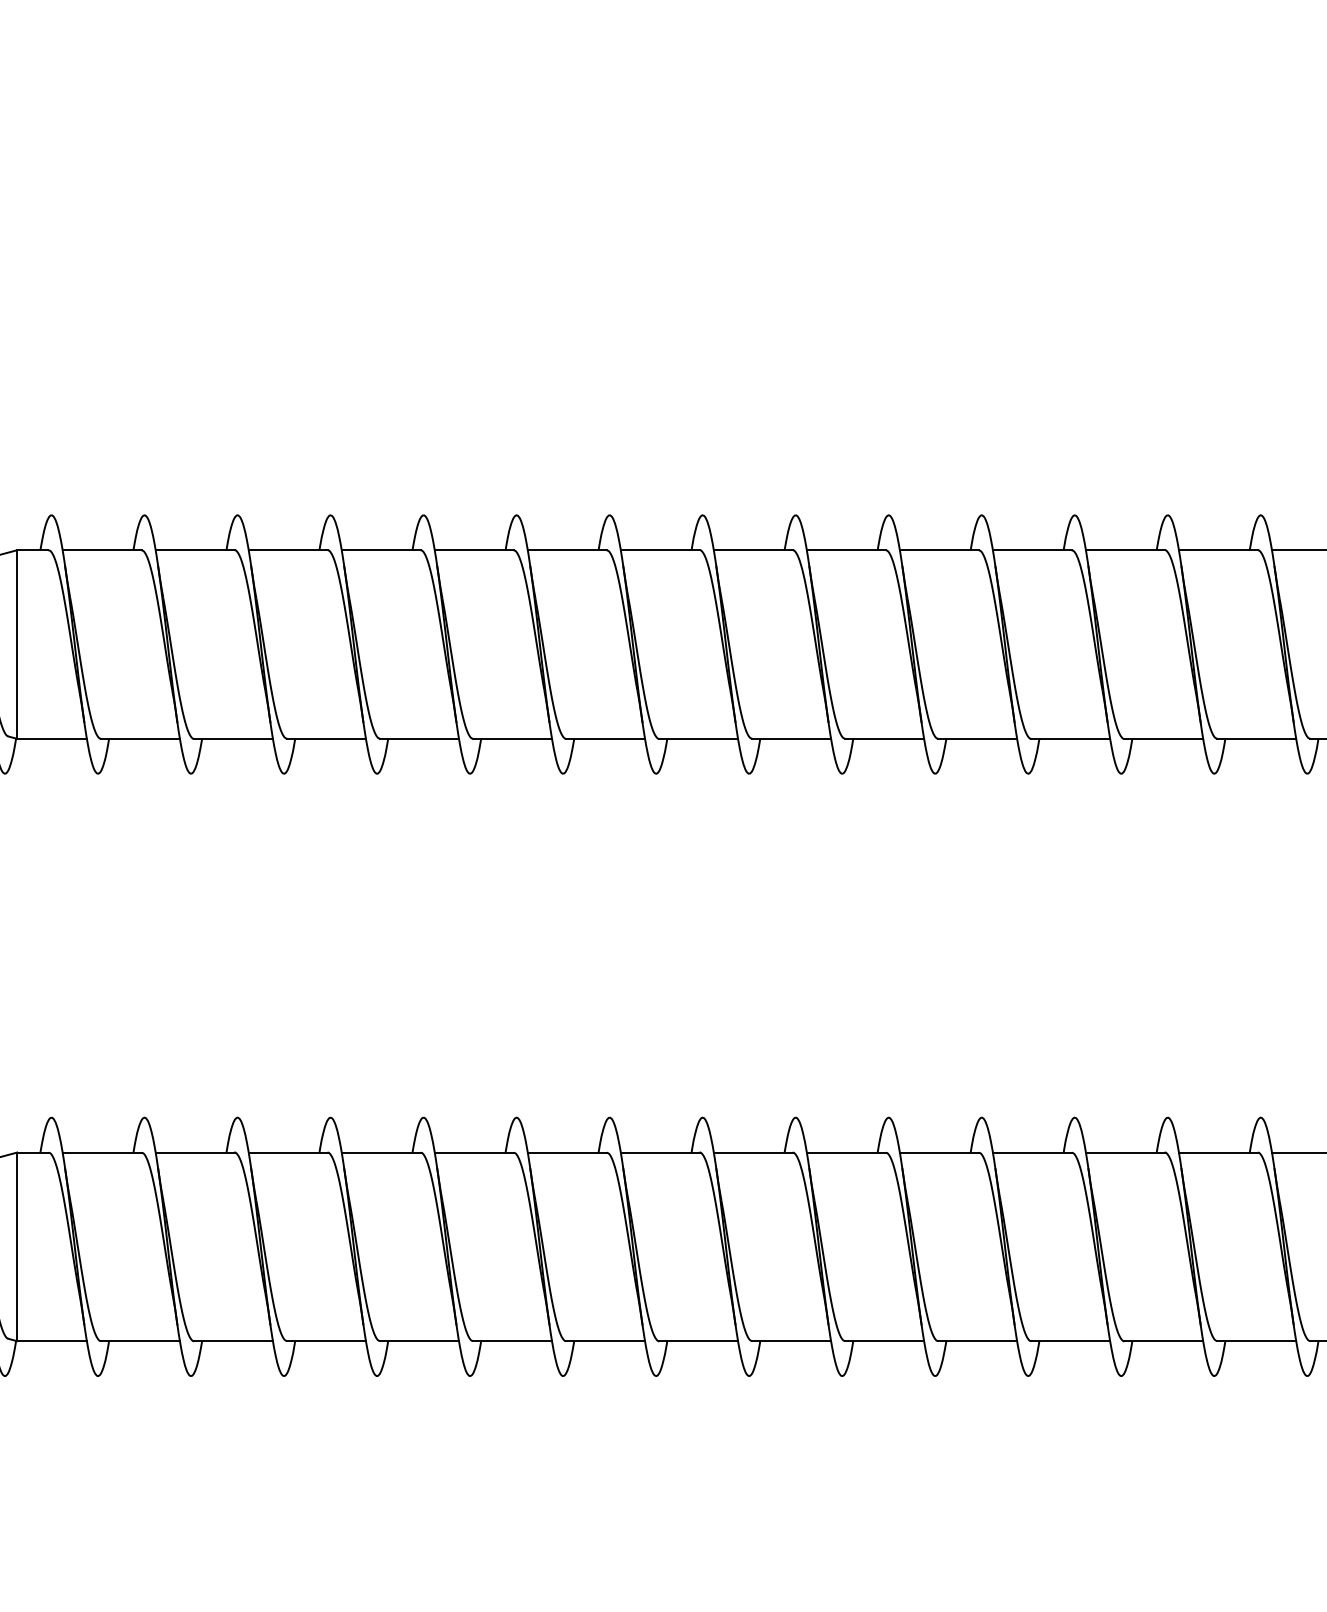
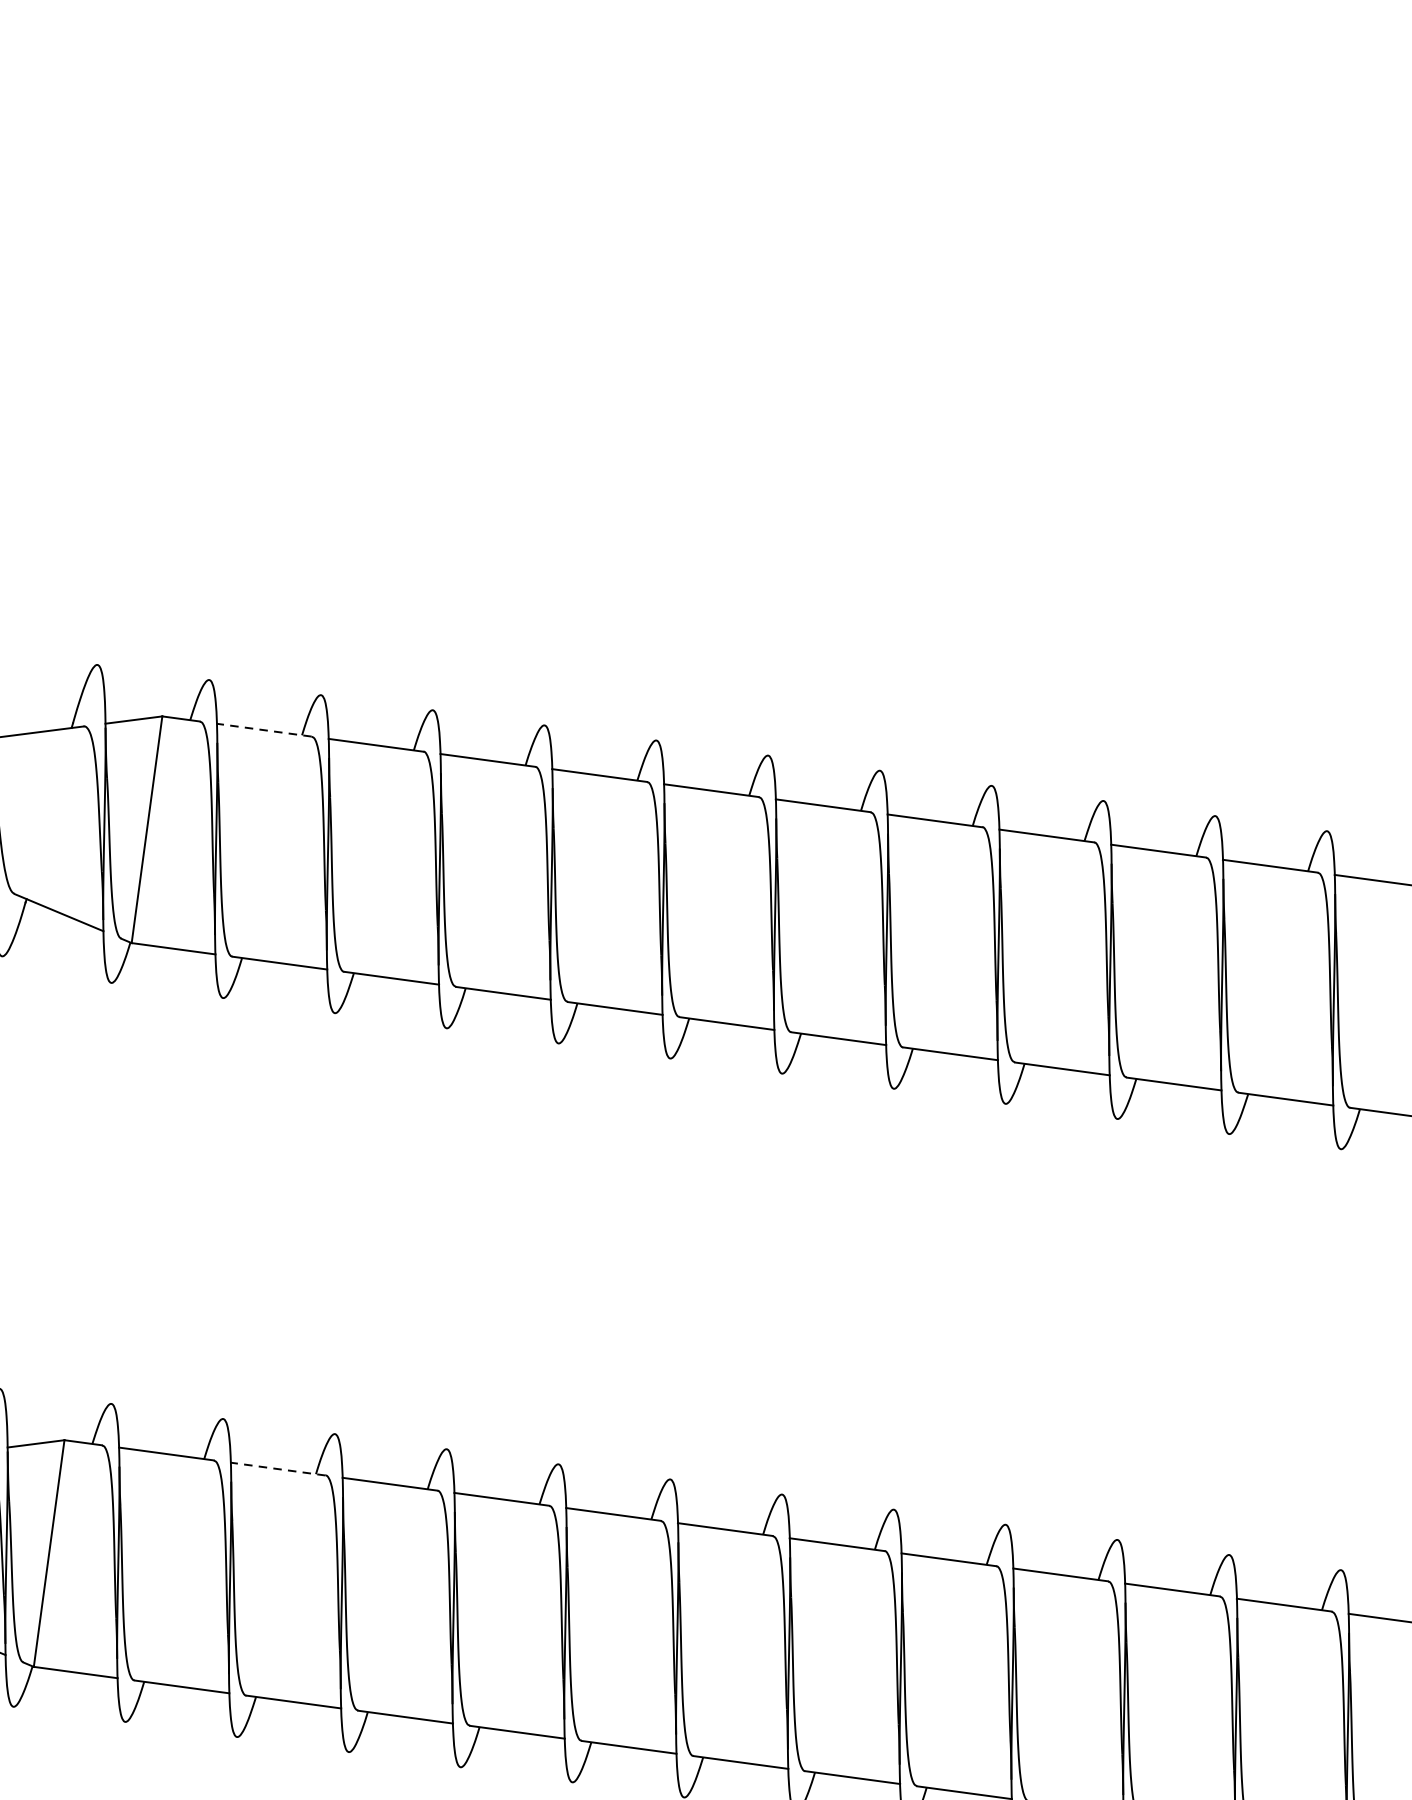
line: (101, 550) -> (263, 730), solid -> dashed
line: (194, 1152) -> (277, 1468), solid -> dashed

